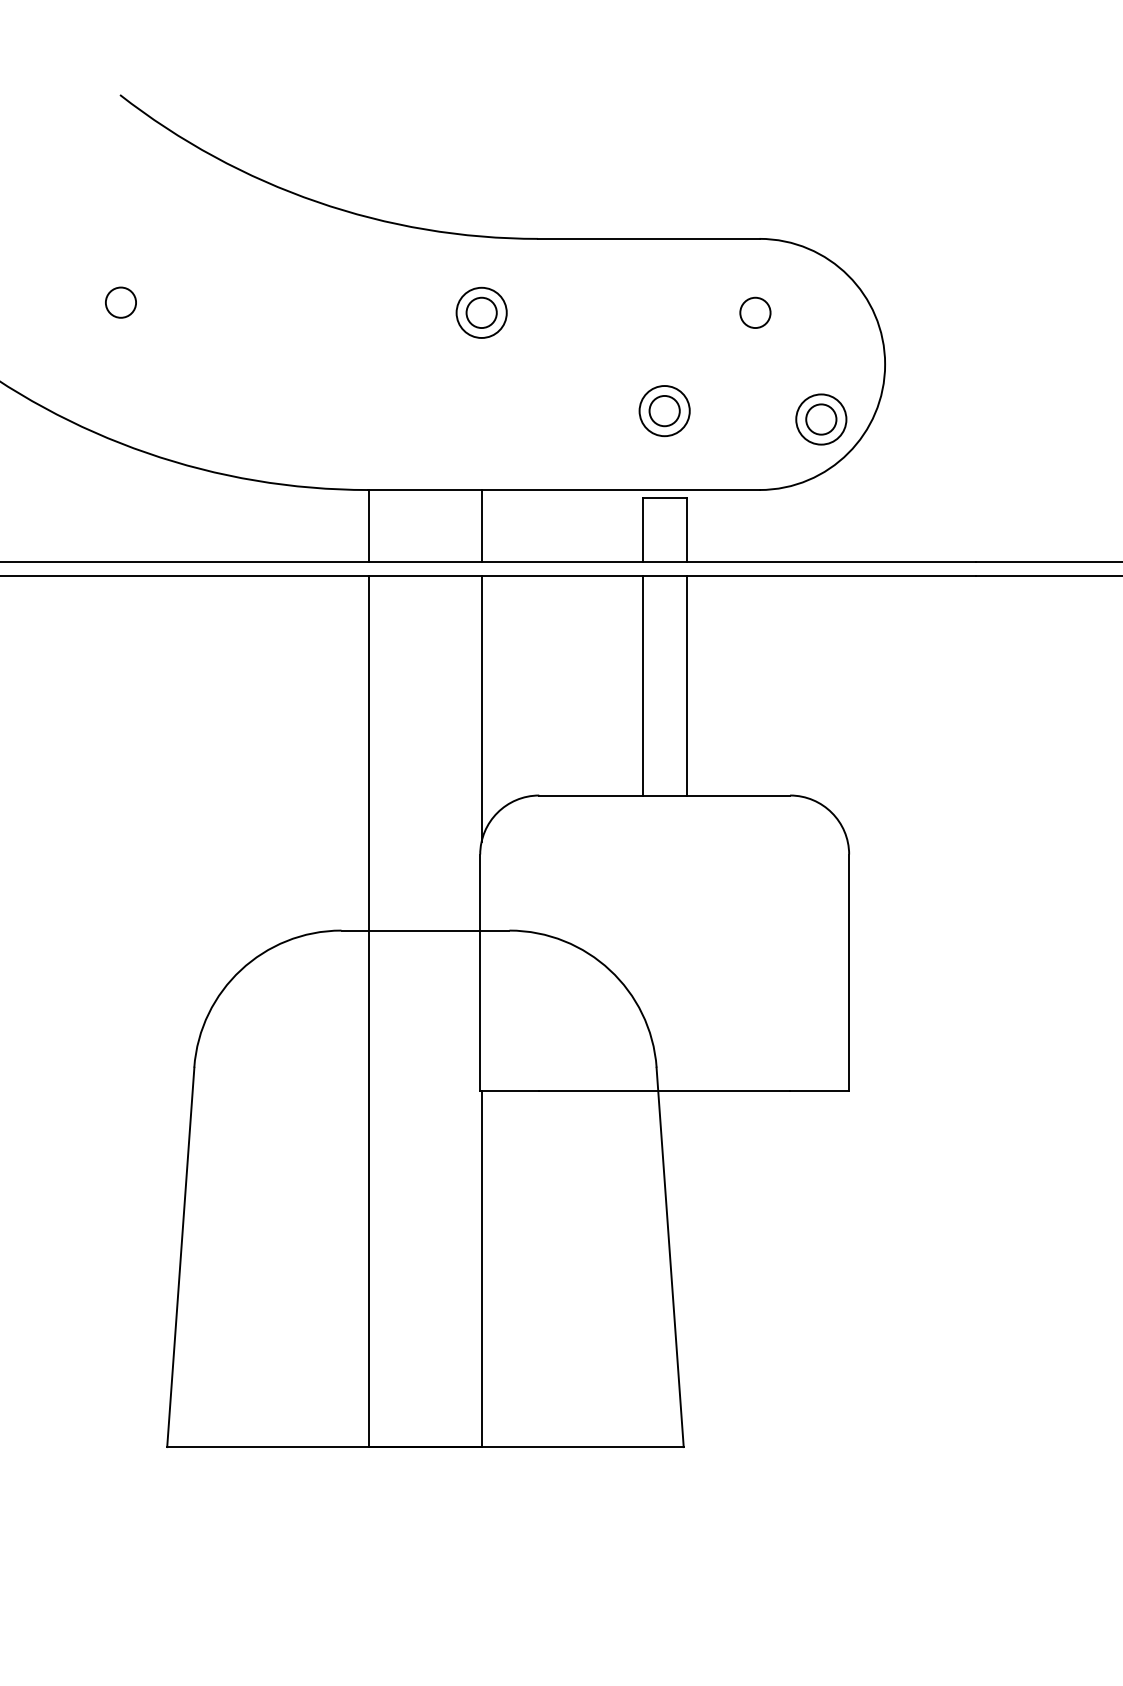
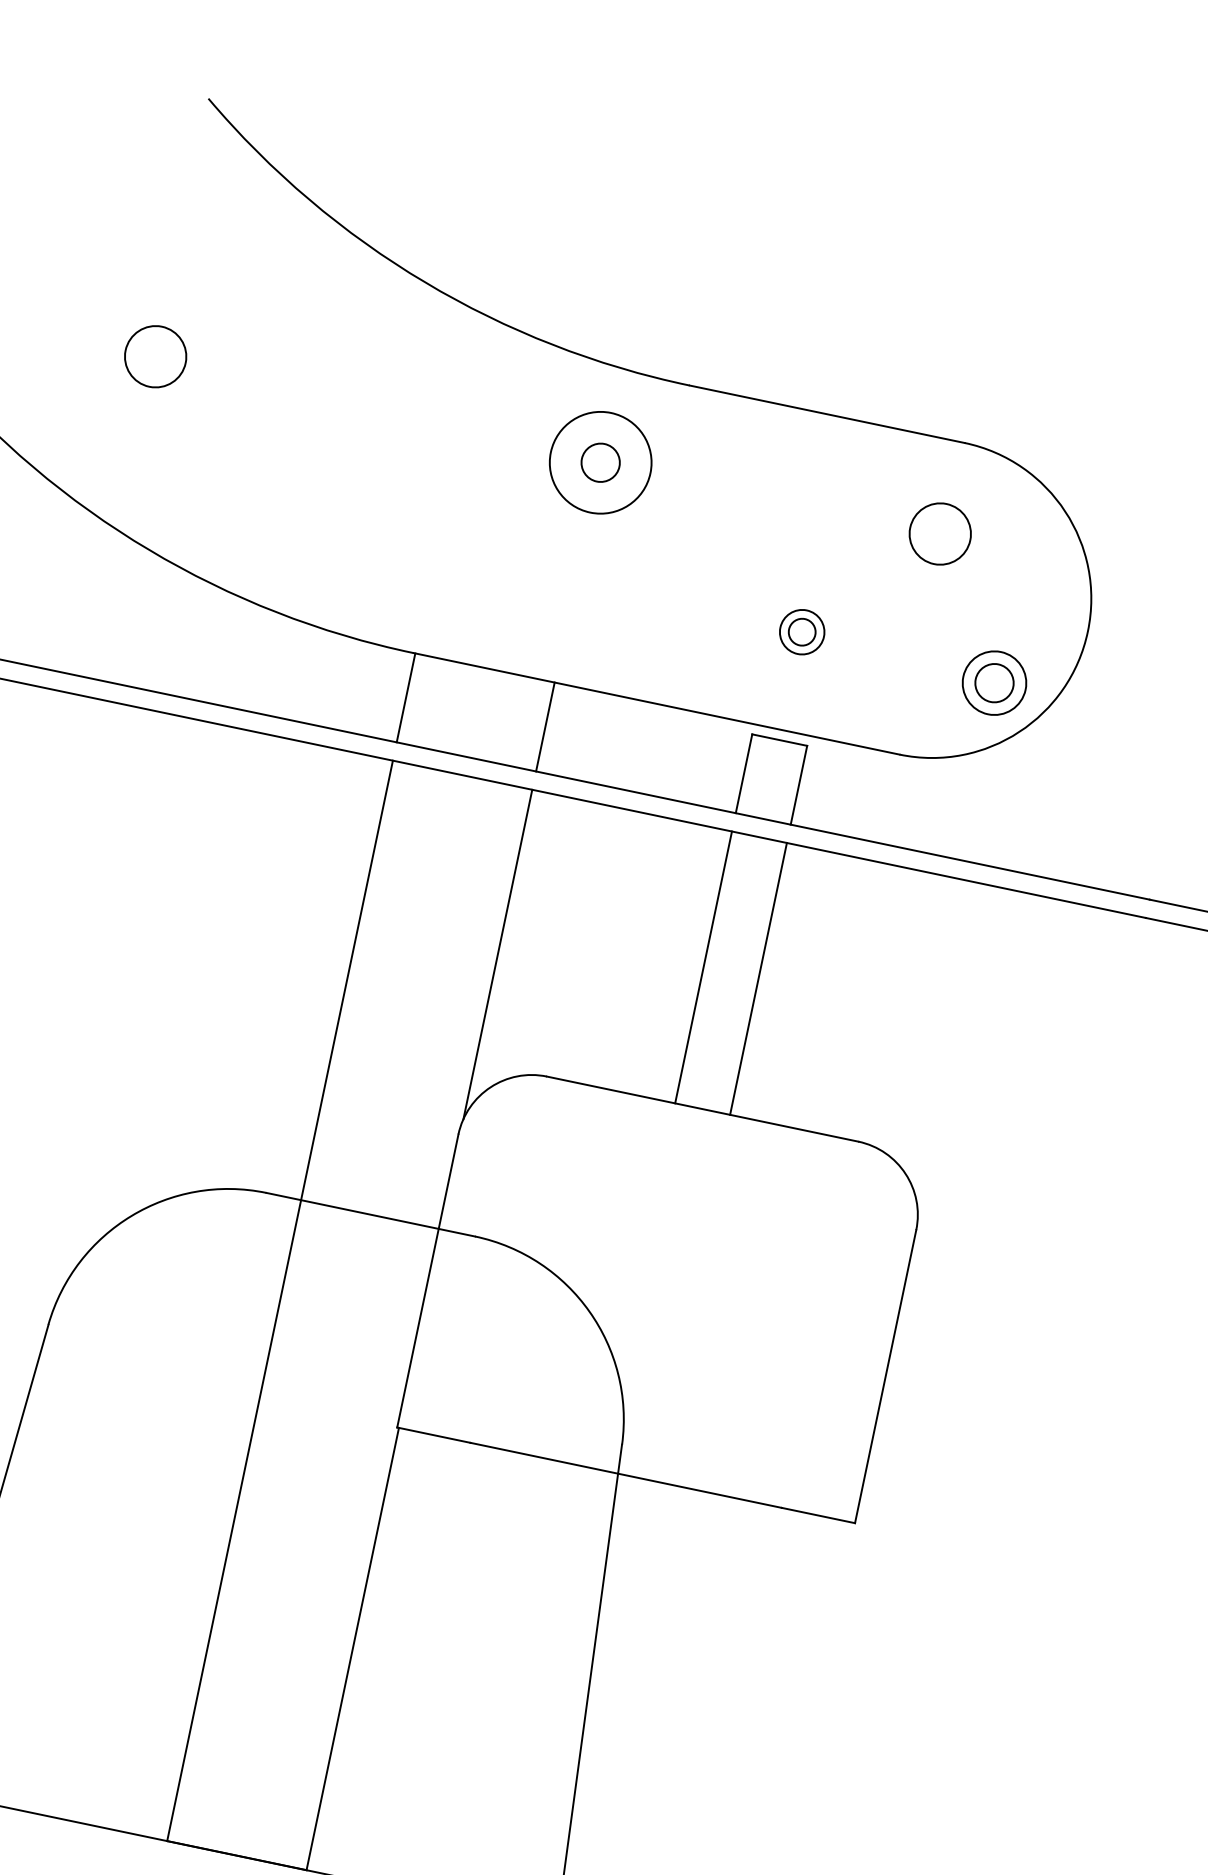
circle: (120, 302) -> (155, 356), size x1.6
circle: (481, 312) -> (600, 462), size x1.6
circle: (755, 312) -> (940, 533), size x1.6
part: (664, 411) -> (801, 632), size x0.7

